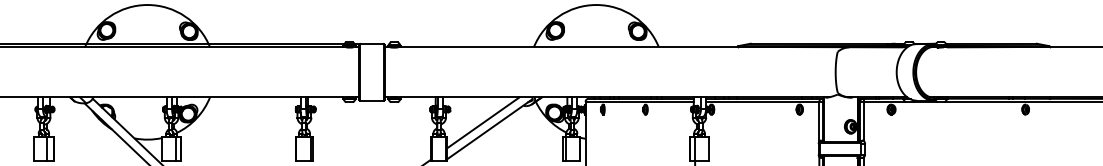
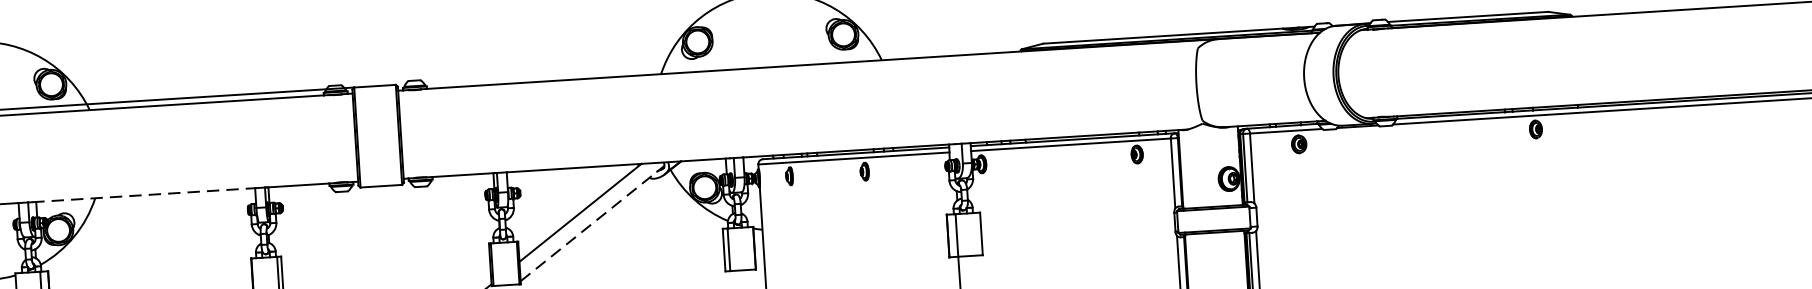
line: (238, 97) -> (145, 195), solid -> dashed
line: (490, 128) -> (593, 222), solid -> dashed

